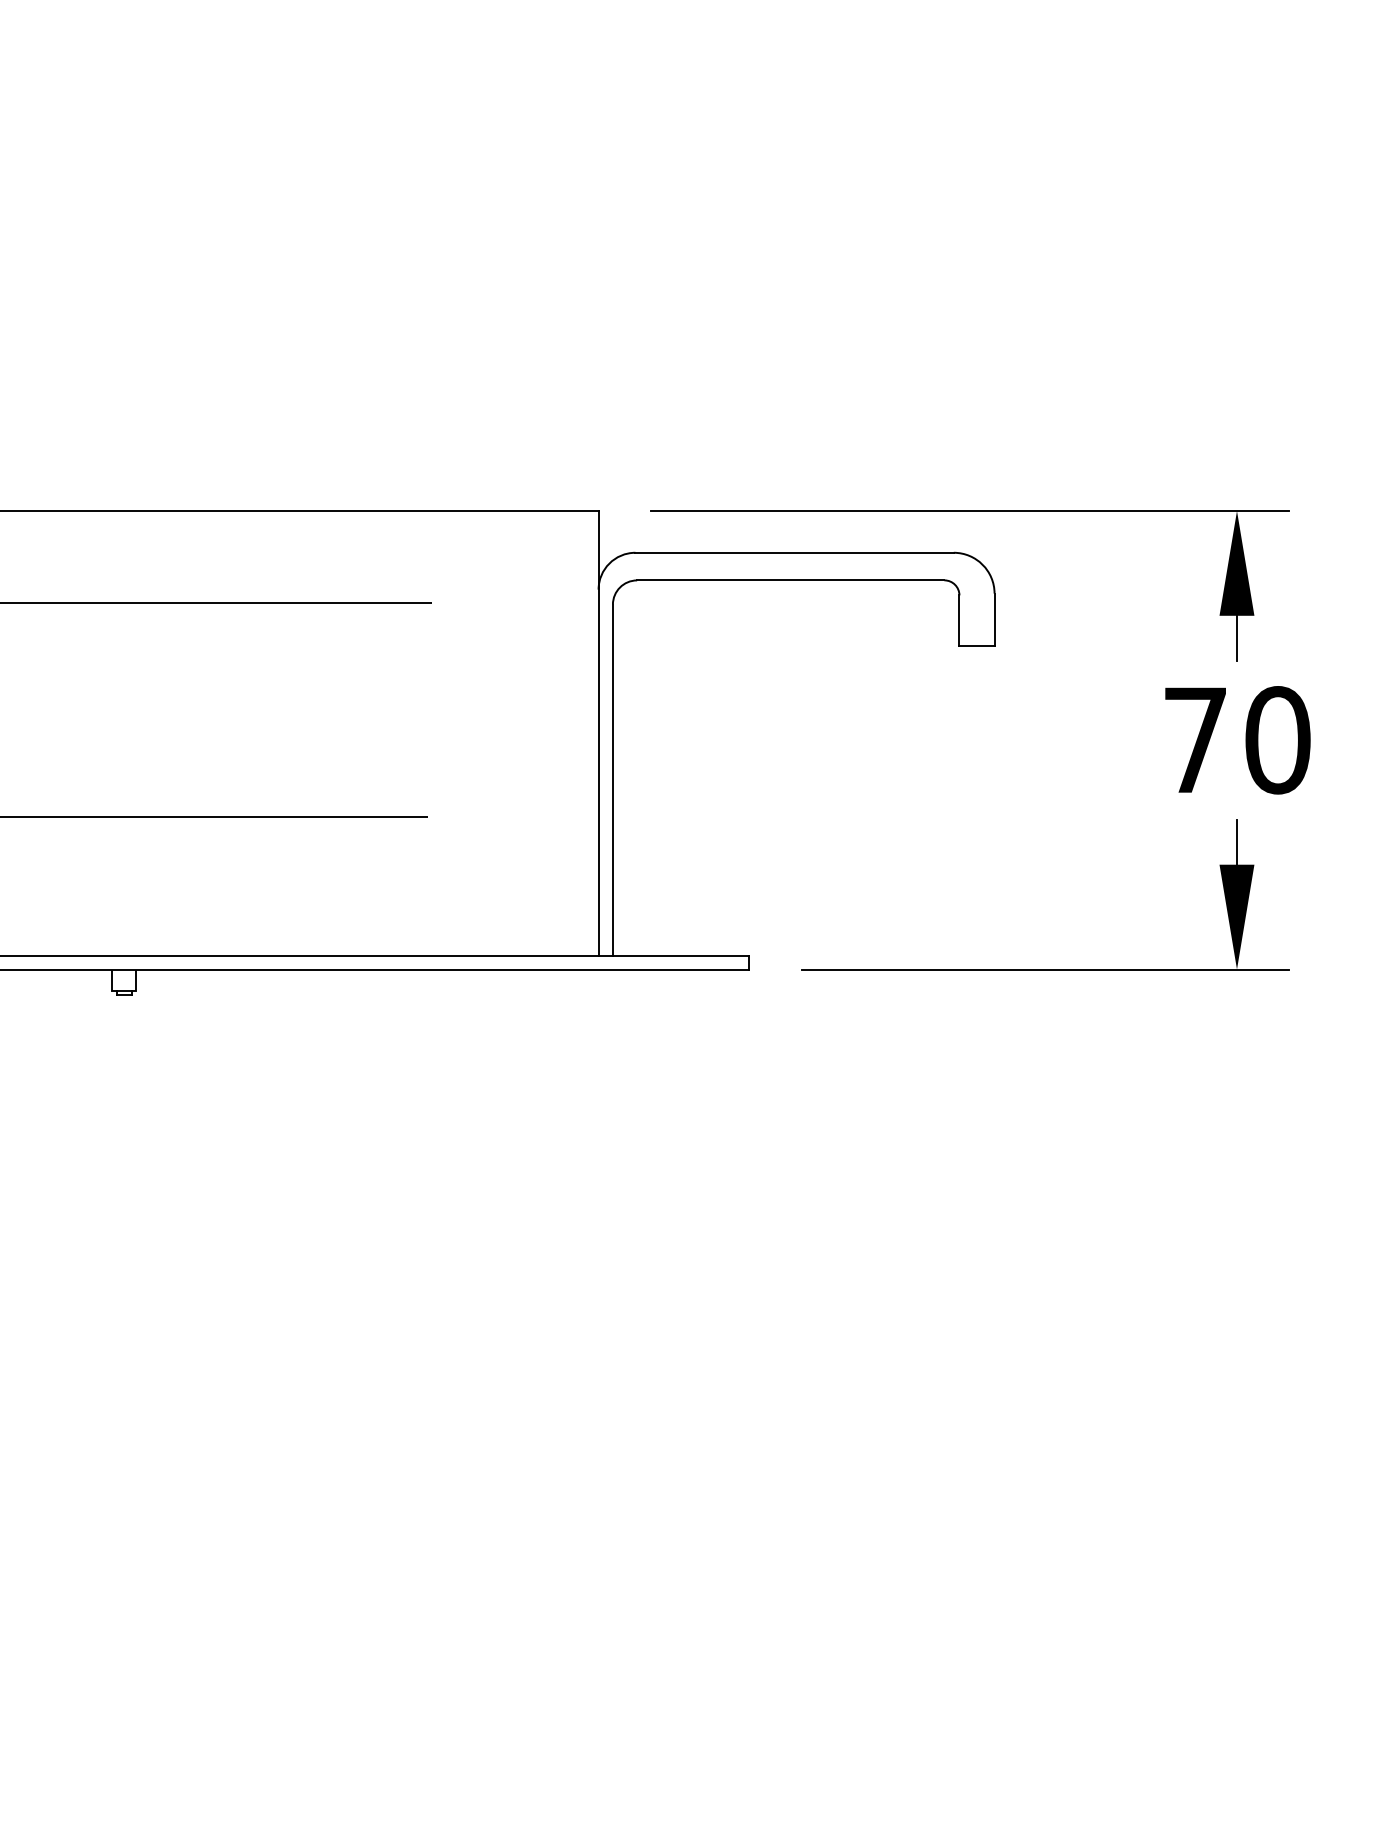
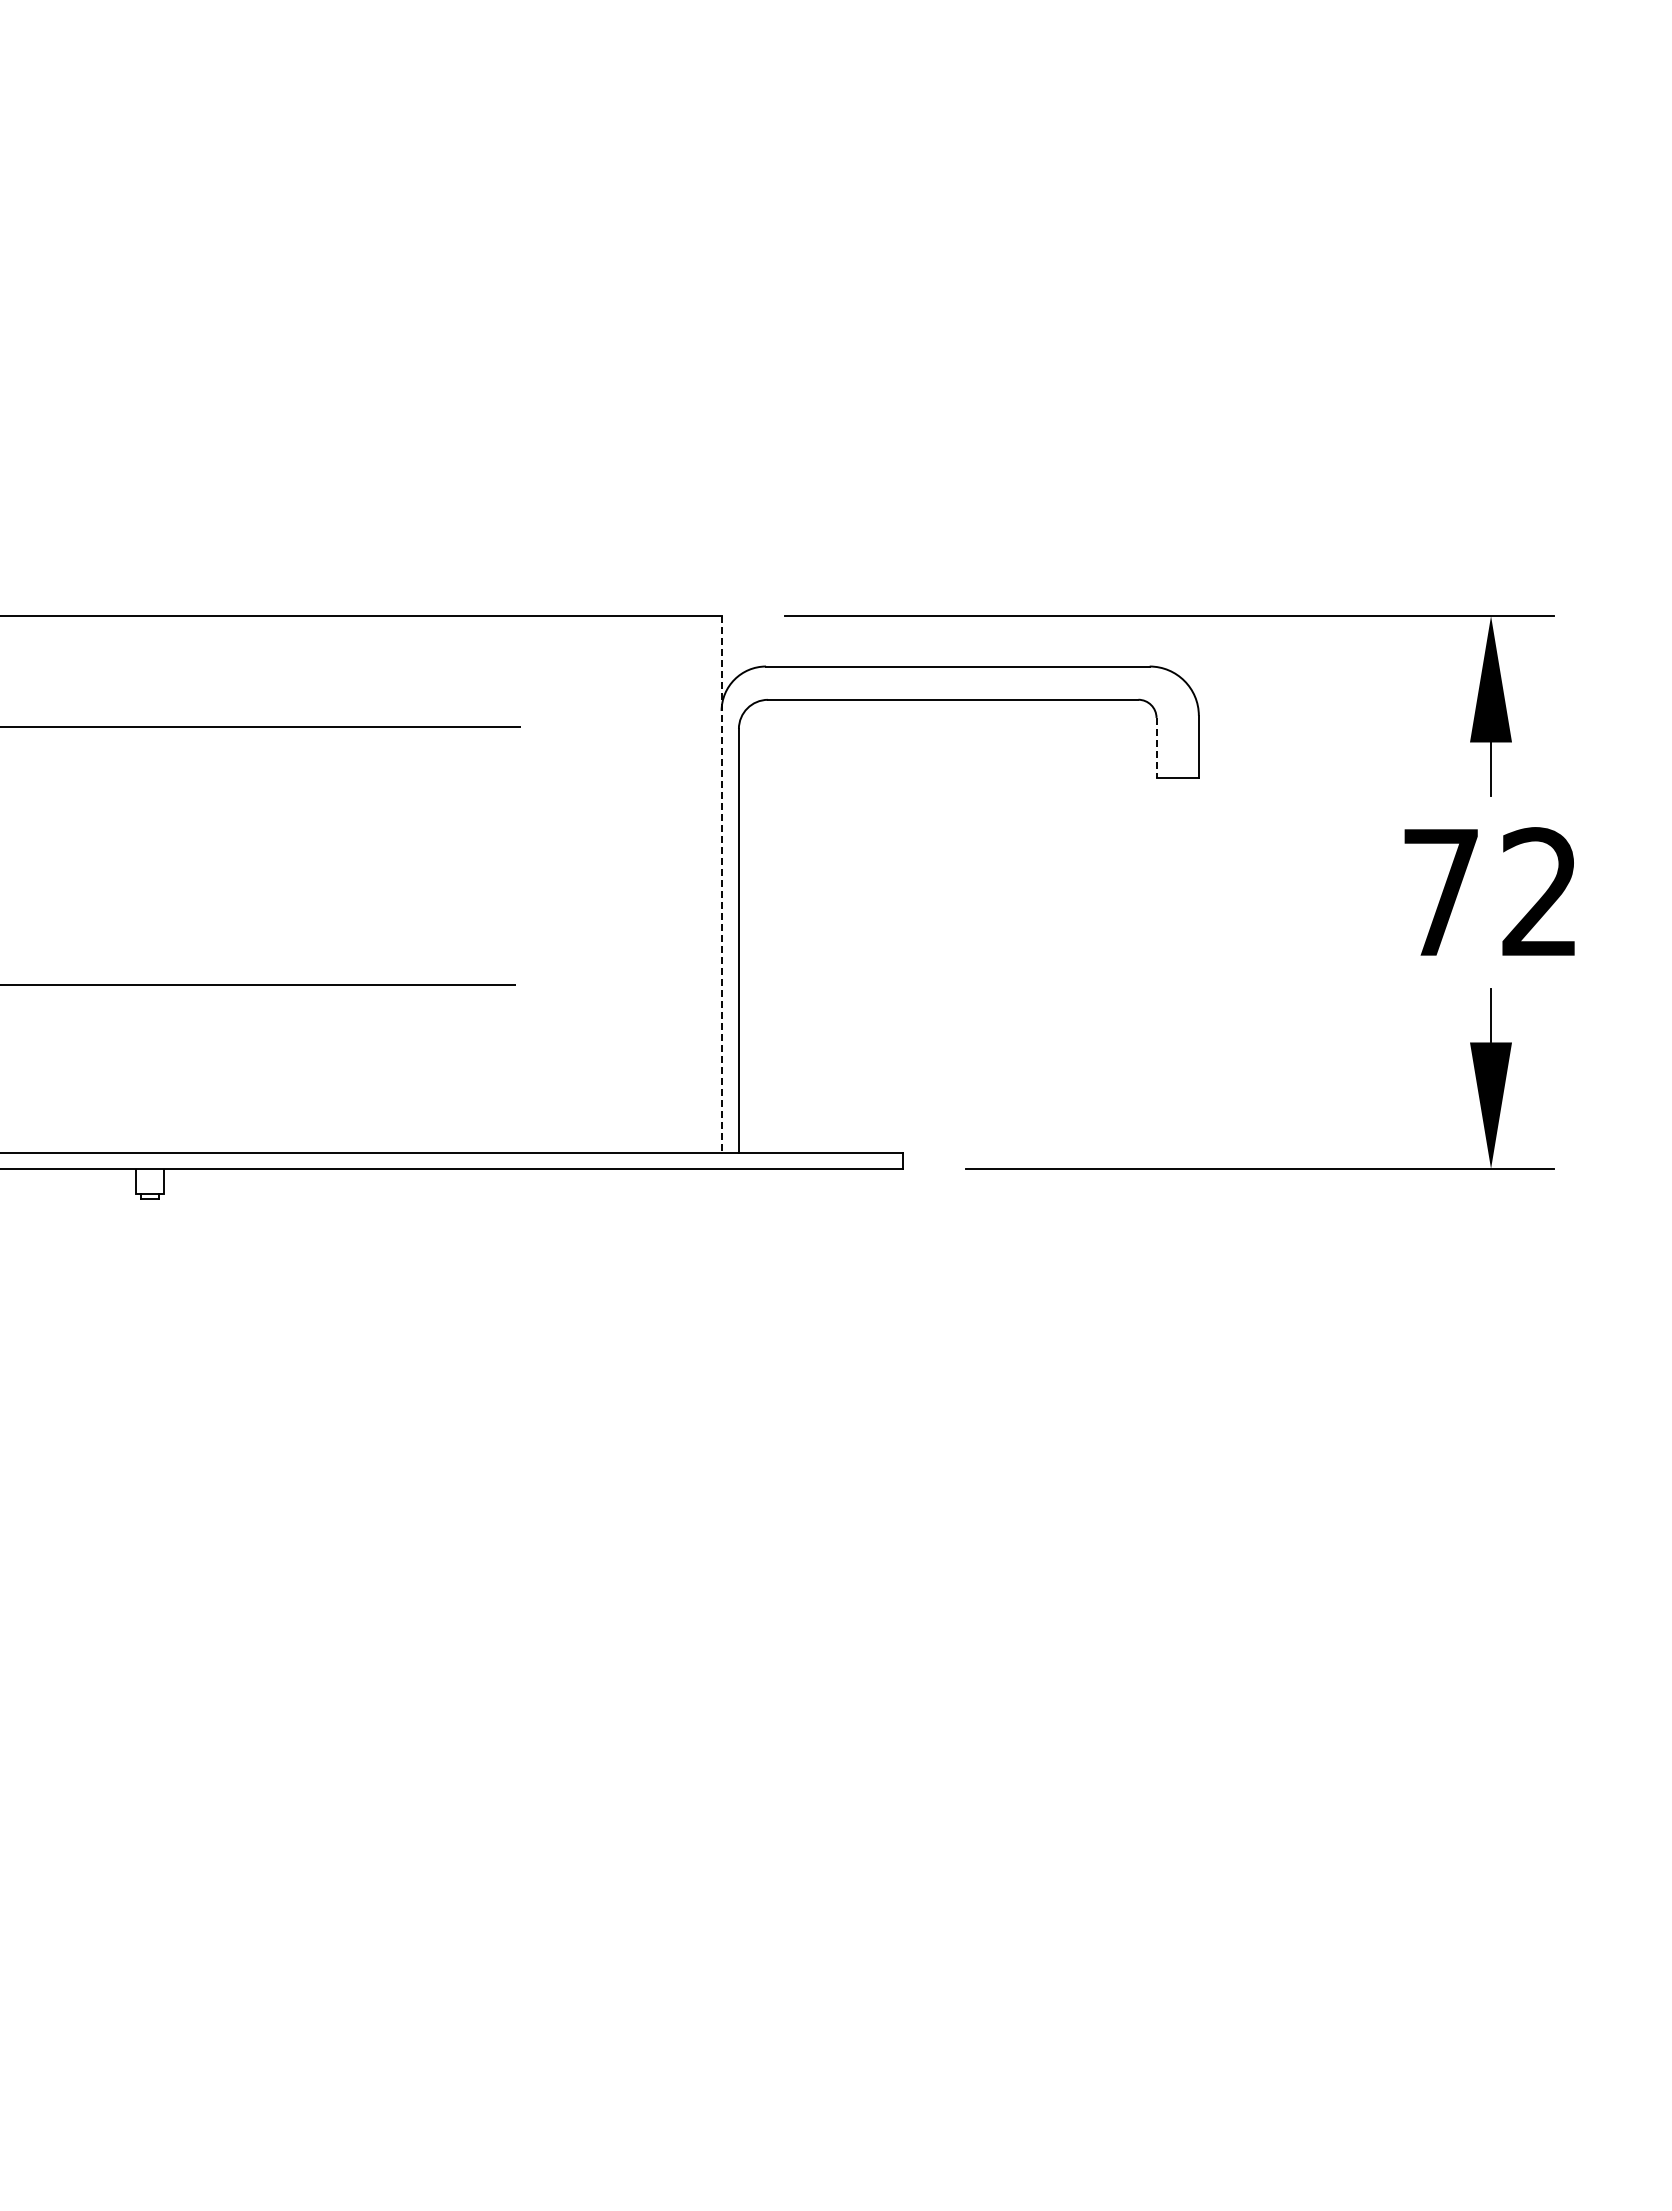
line: (959, 620) -> (1156, 748), solid -> dashed
line: (598, 734) -> (721, 885), solid -> dashed
text: (1278, 740) -> (1540, 892), 70 -> 72

